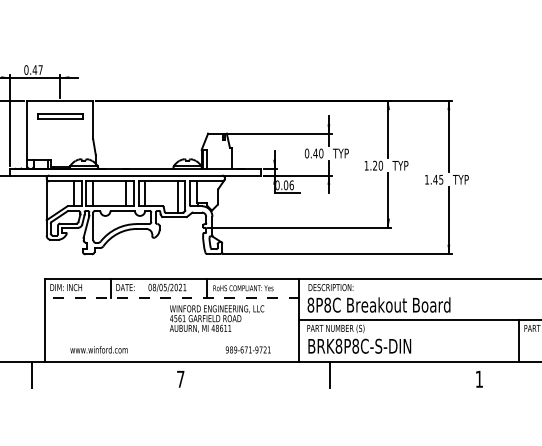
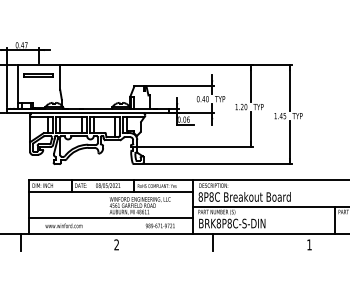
line: (171, 298) -> (110, 192), dashed -> solid
line: (172, 336) -> (111, 217), added
text: (180, 378) -> (116, 244), 7 -> 2

